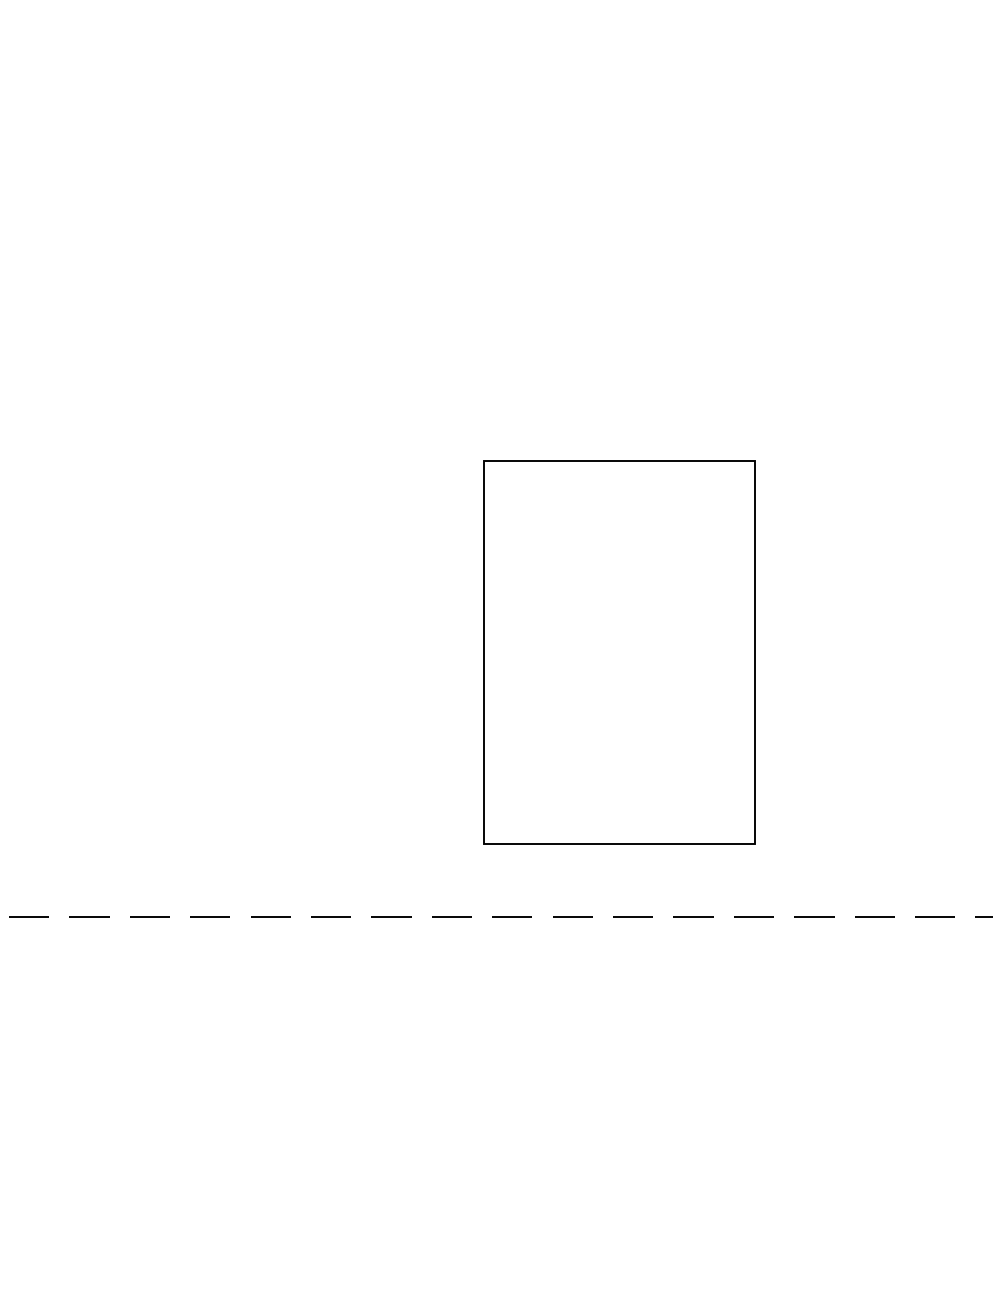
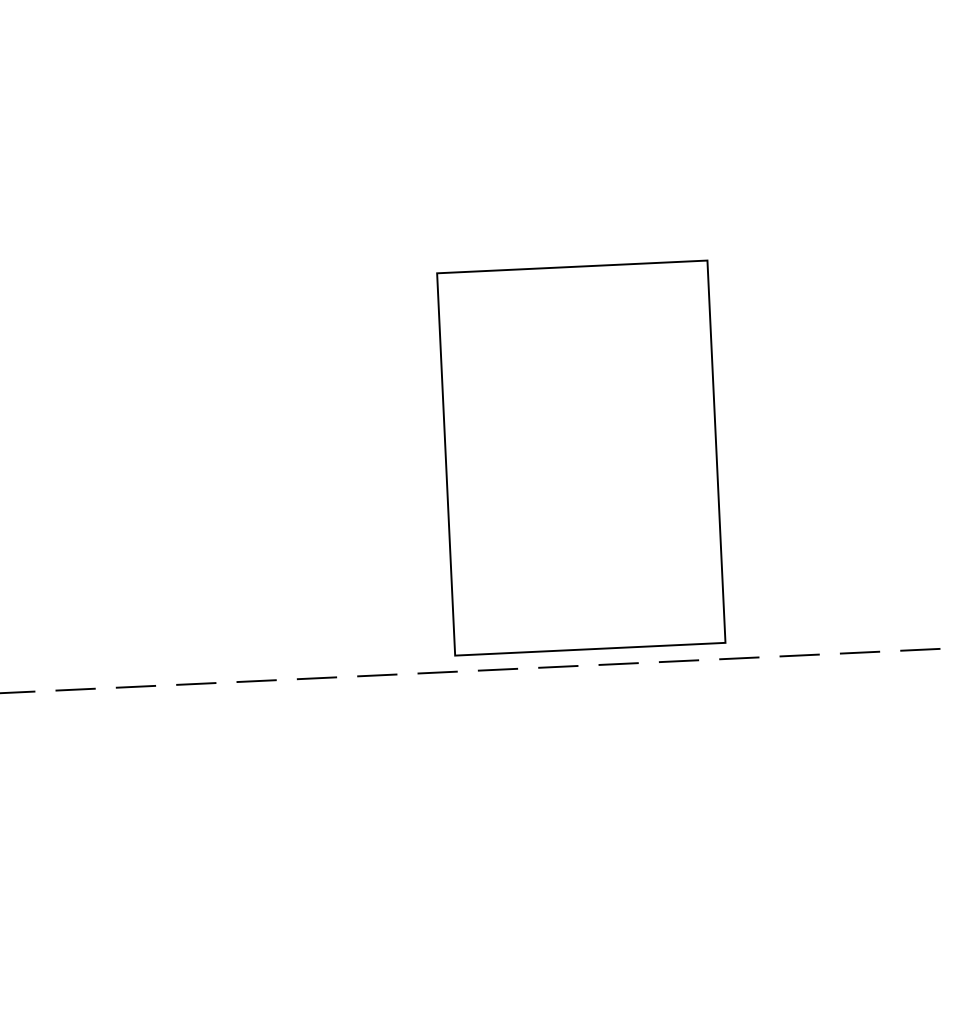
part: (619, 652) -> (581, 458), moved

